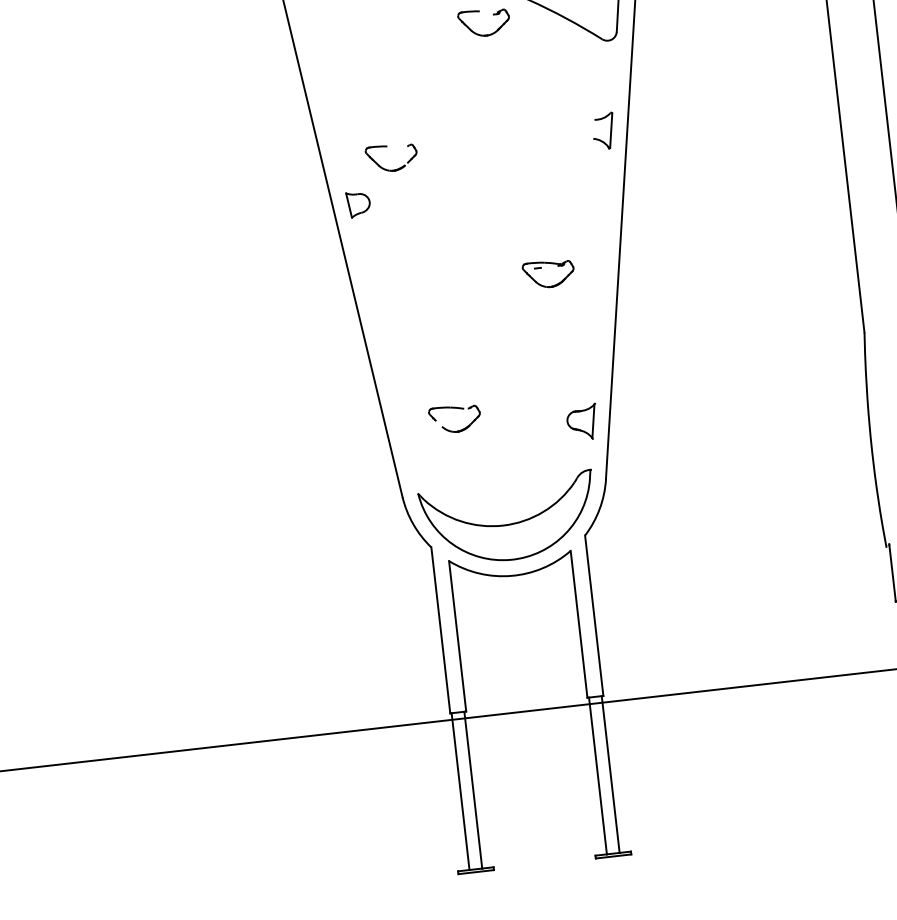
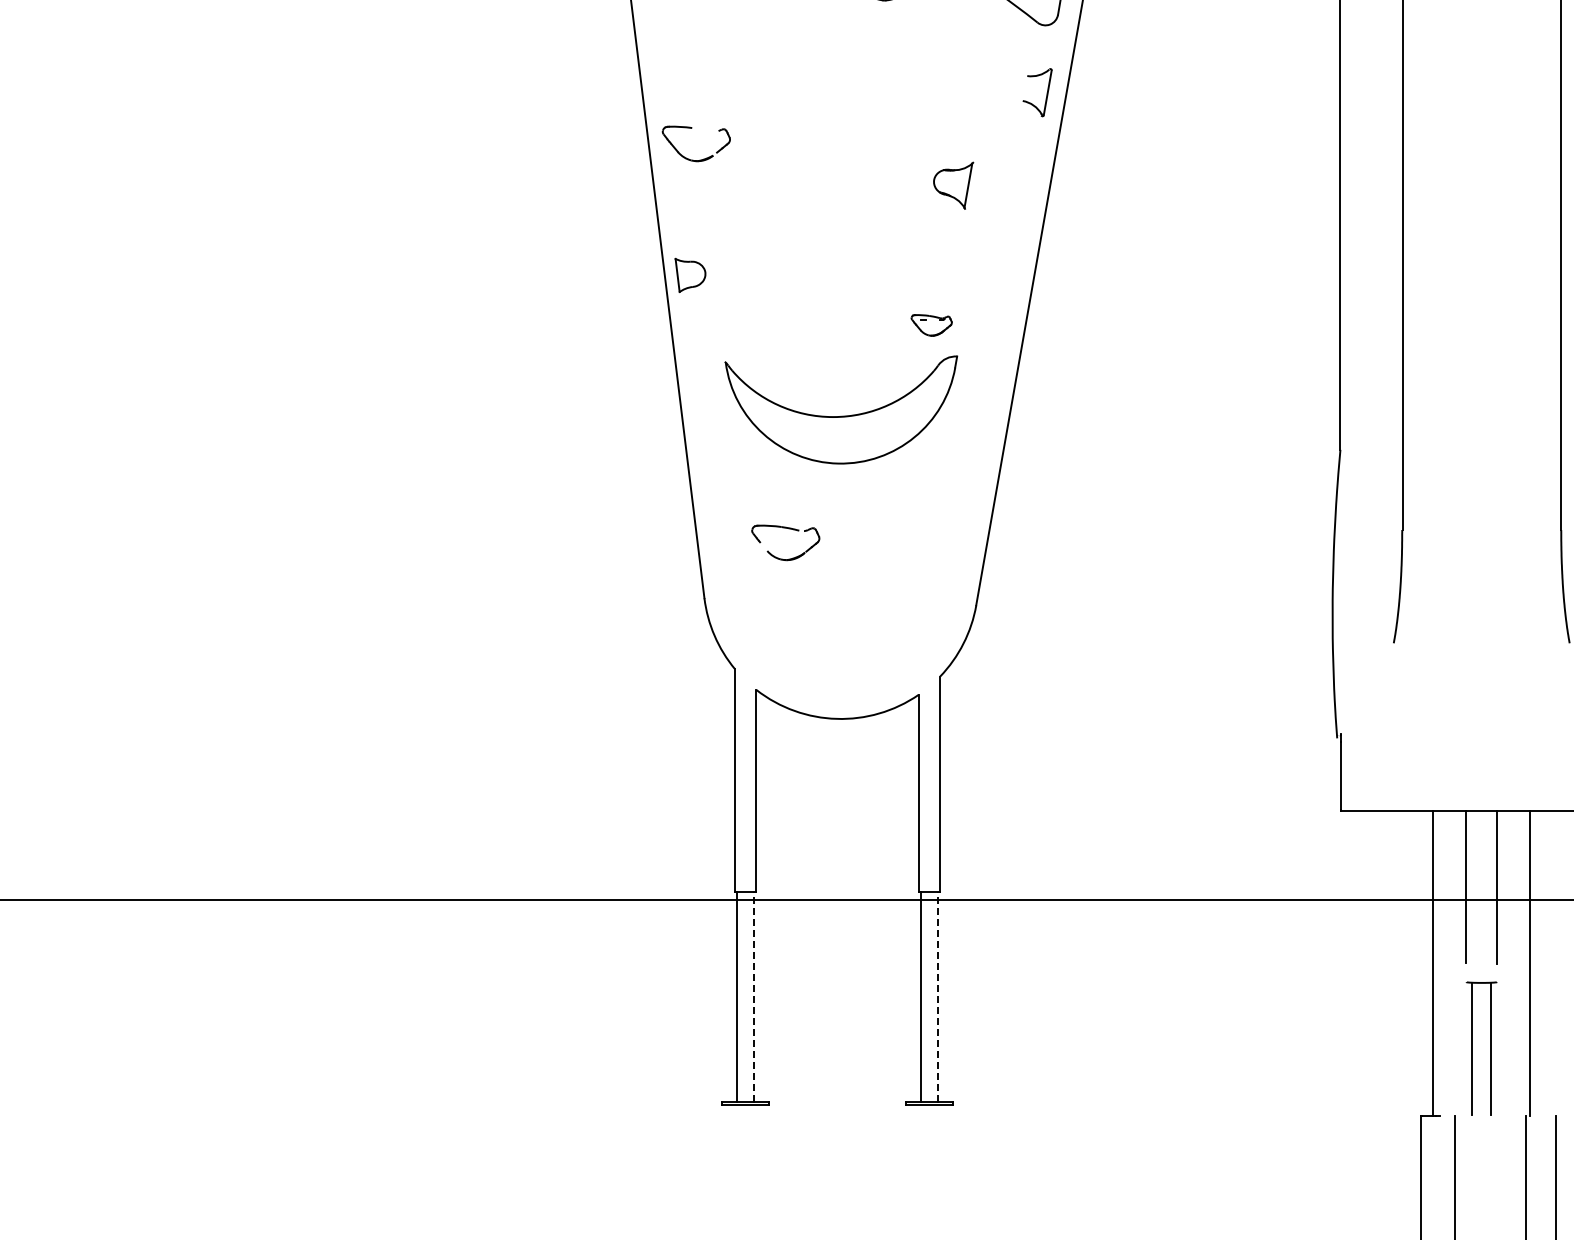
part: (610, 130) -> (1046, 92), moved
part: (387, 146) -> (692, 128), moved
part: (358, 203) -> (690, 274), moved
part: (548, 274) -> (931, 325), size x0.6
part: (456, 408) -> (788, 529), moved
part: (582, 422) -> (953, 185), moved
part: (508, 519) -> (841, 409), moved
line: (611, 774) -> (938, 996), solid -> dashed
line: (473, 790) -> (753, 996), solid -> dashed

